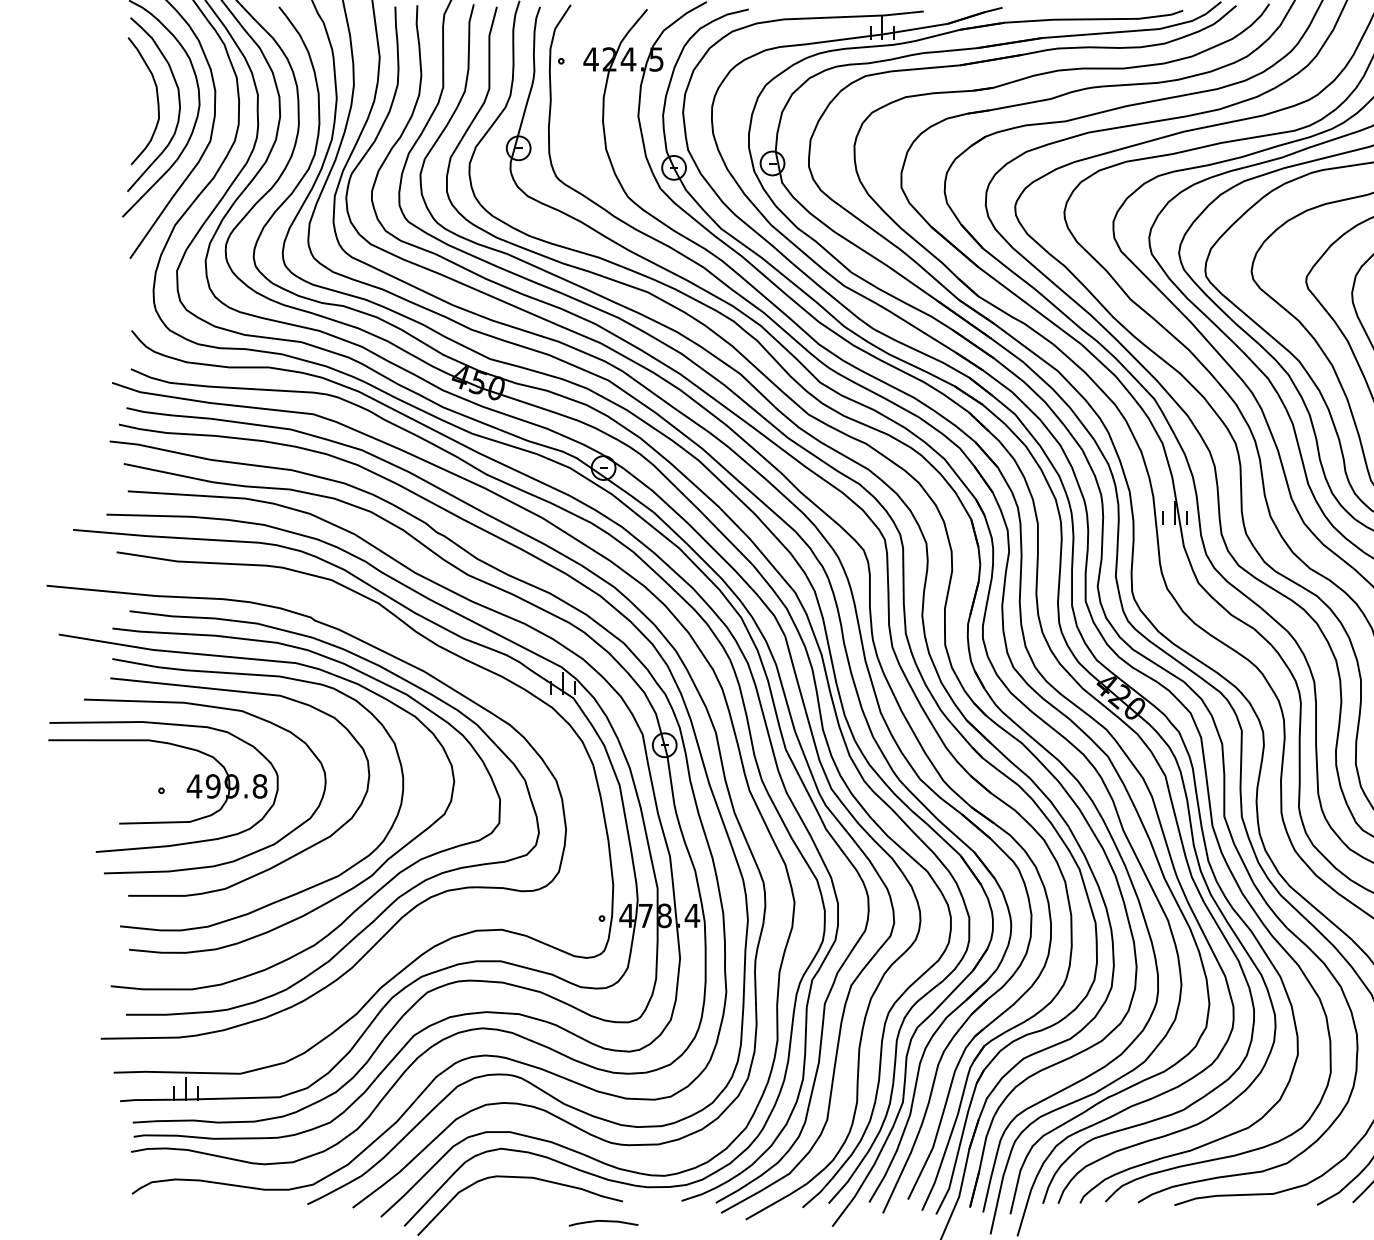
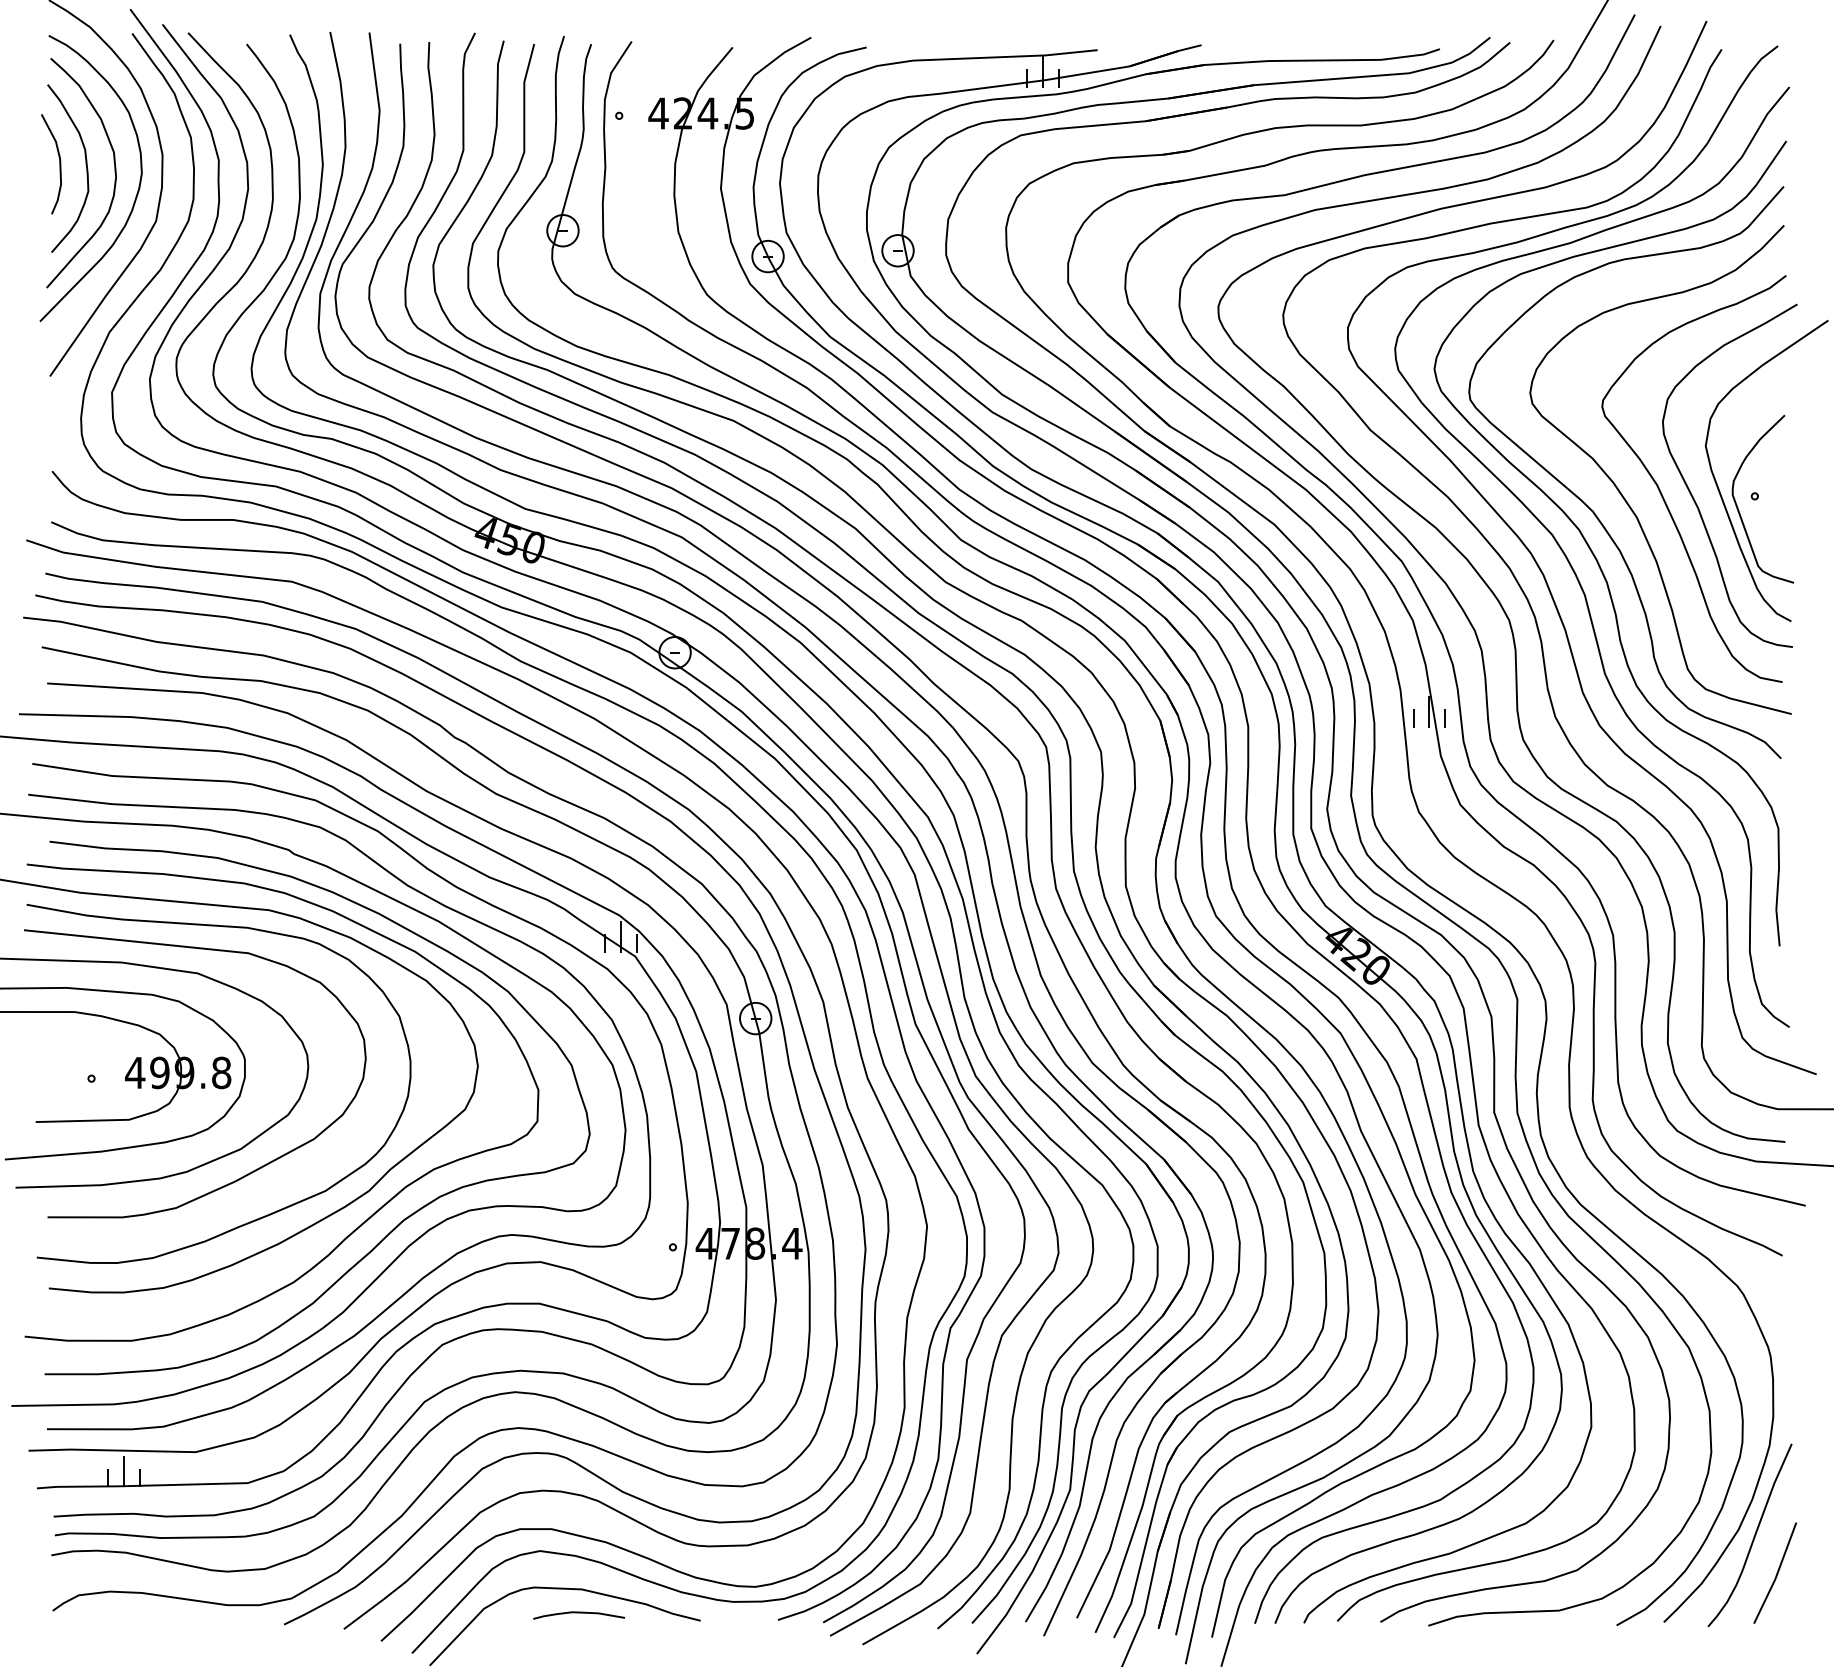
curve: (137, 98) -> (59, 164), added
curve: (427, 930) -> (442, 1262), added
curve: (603, 1221) -> (578, 1613), moved

